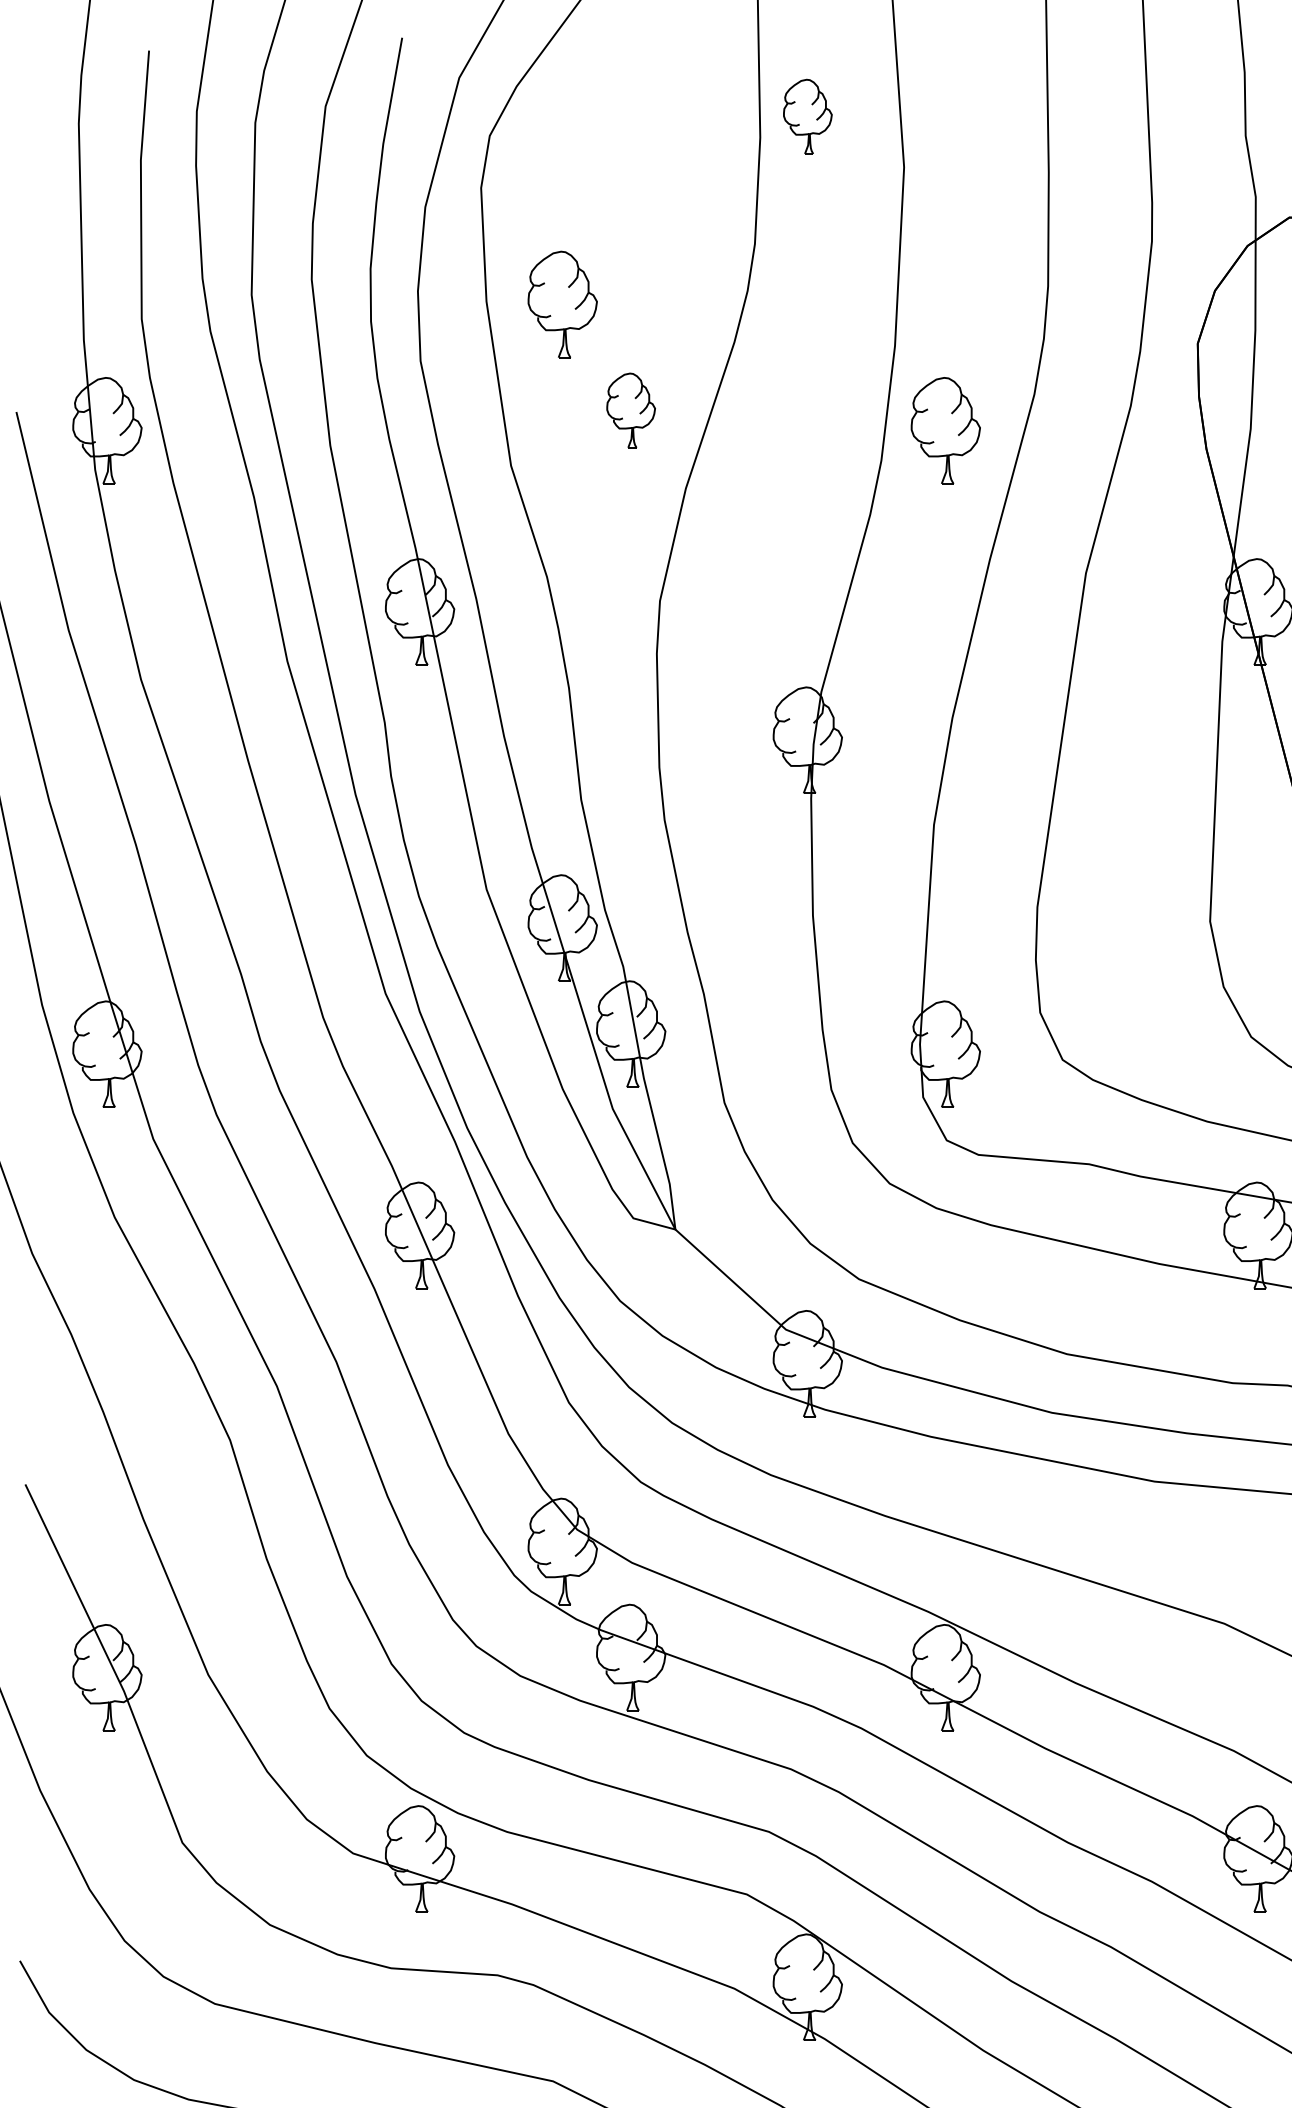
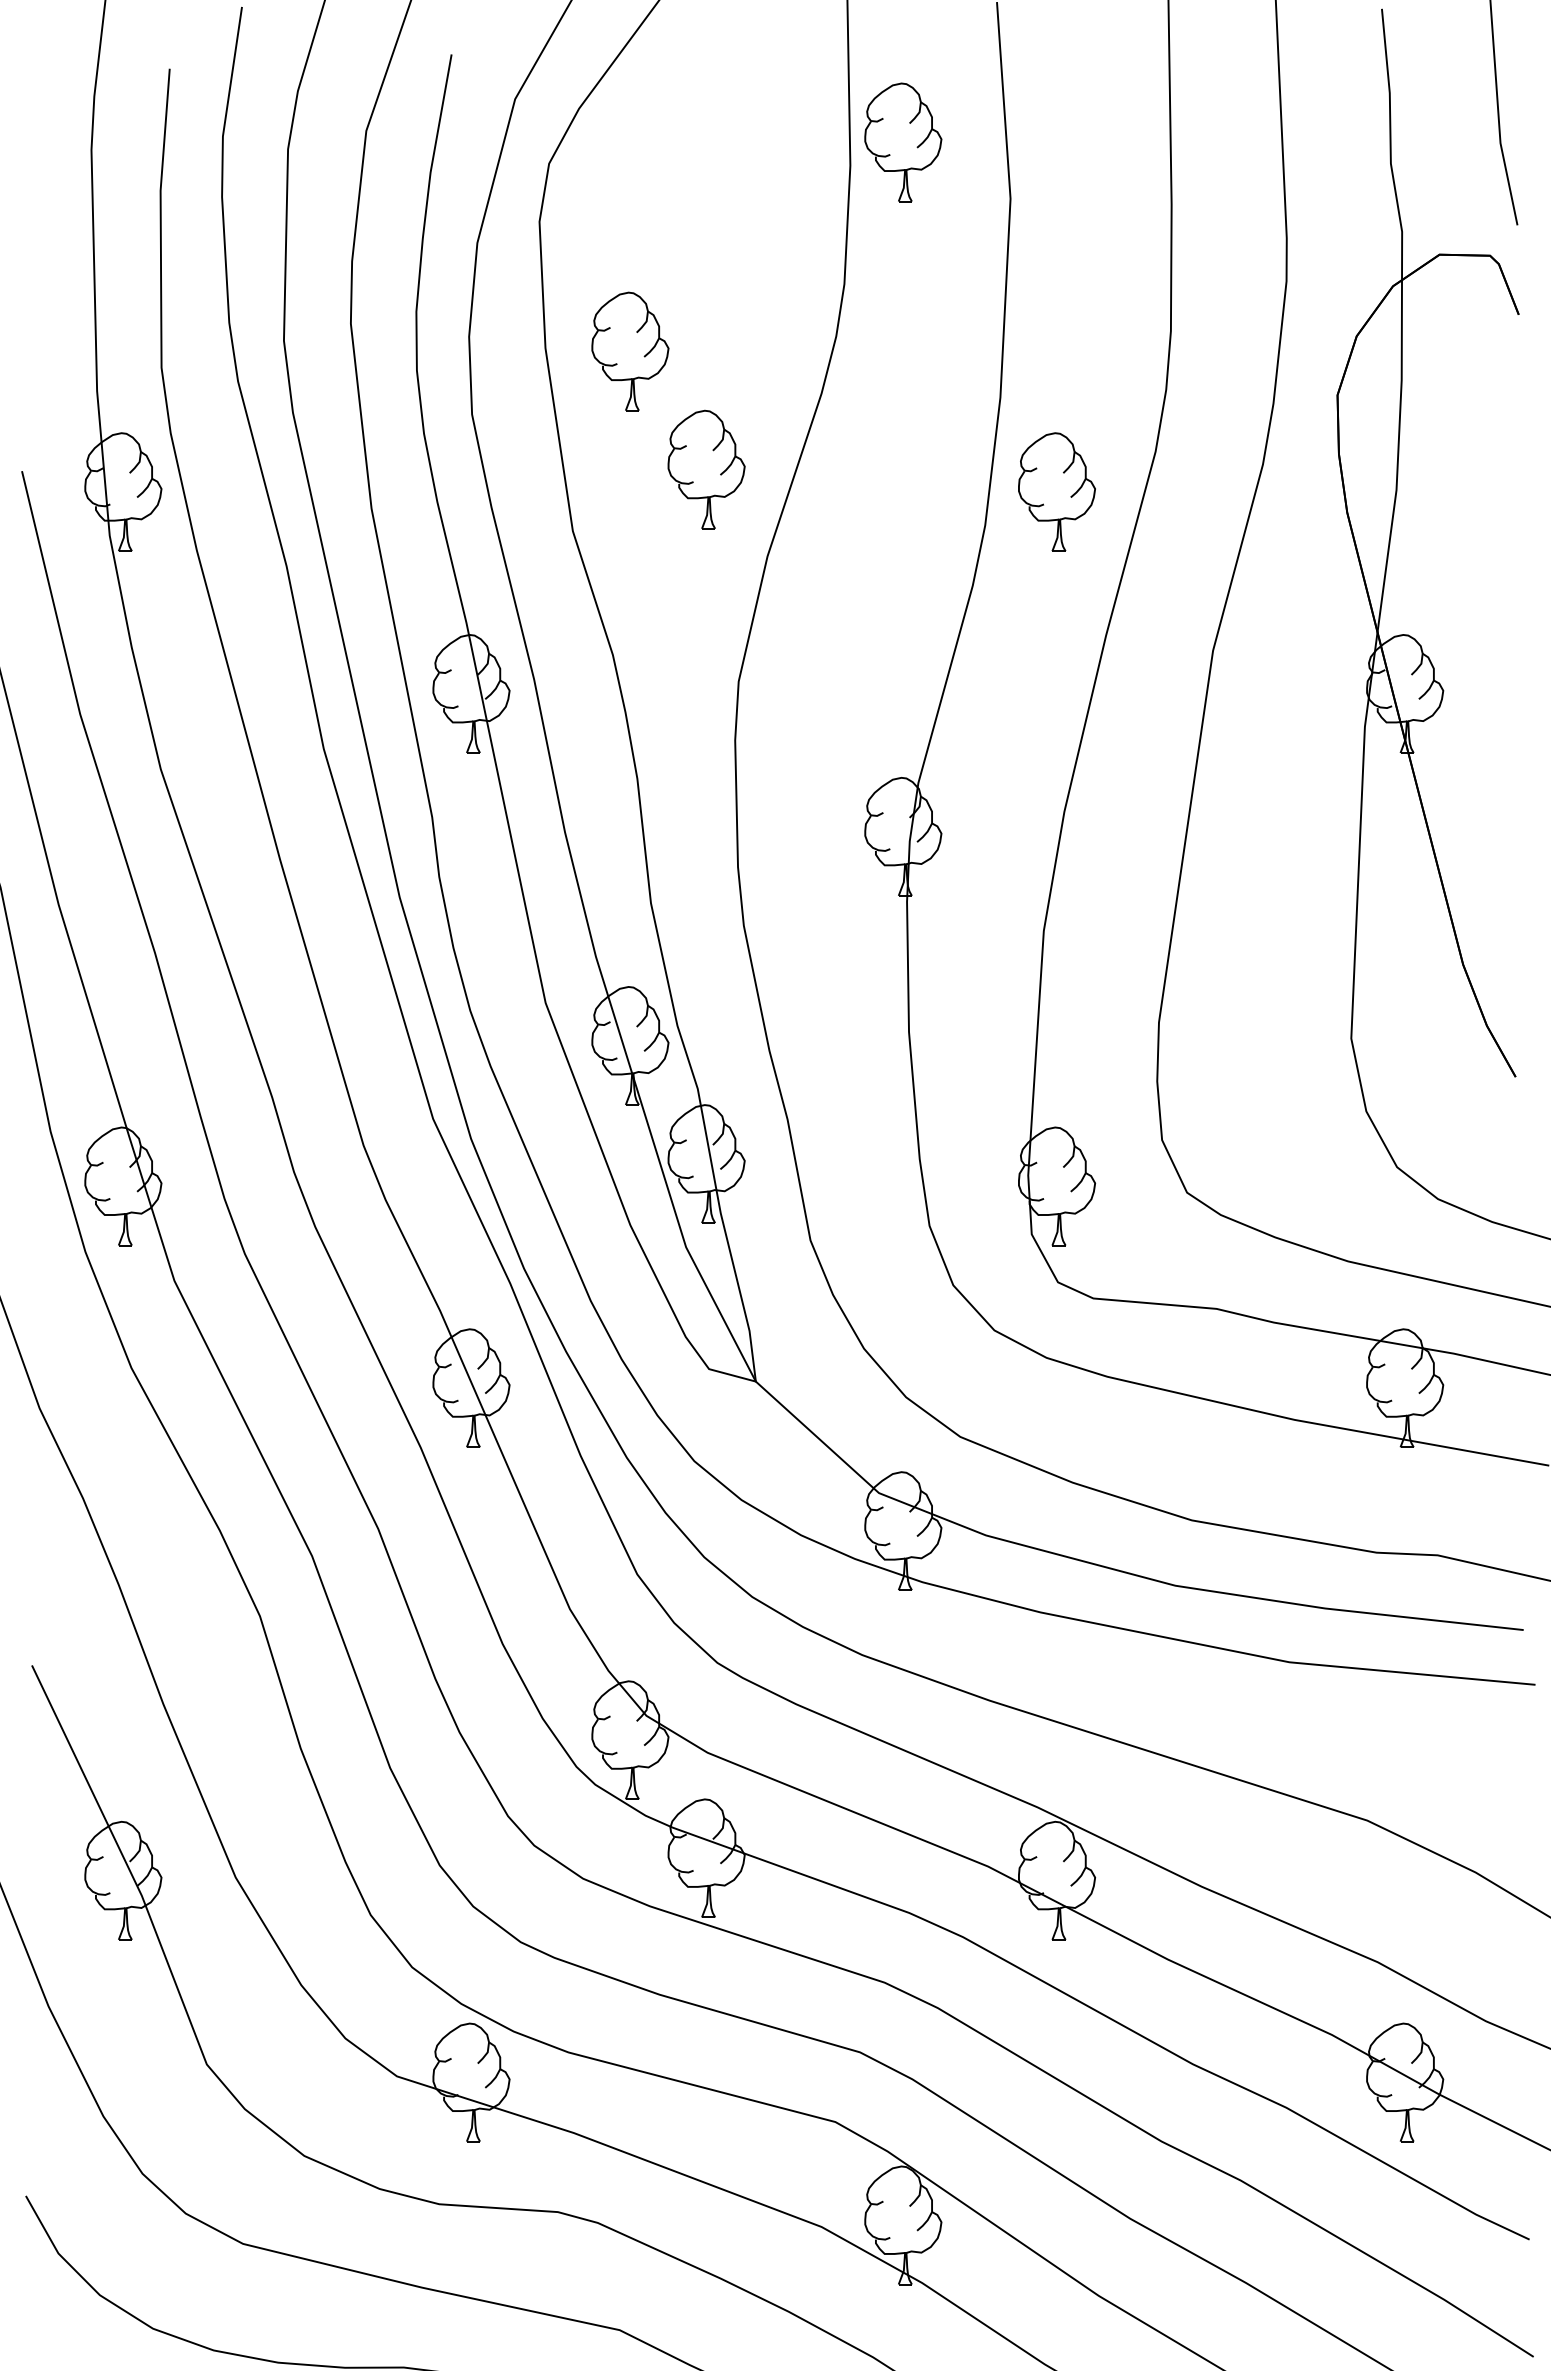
part: (807, 116) -> (903, 142), size x1.43
part: (631, 410) -> (706, 469), size x1.43

